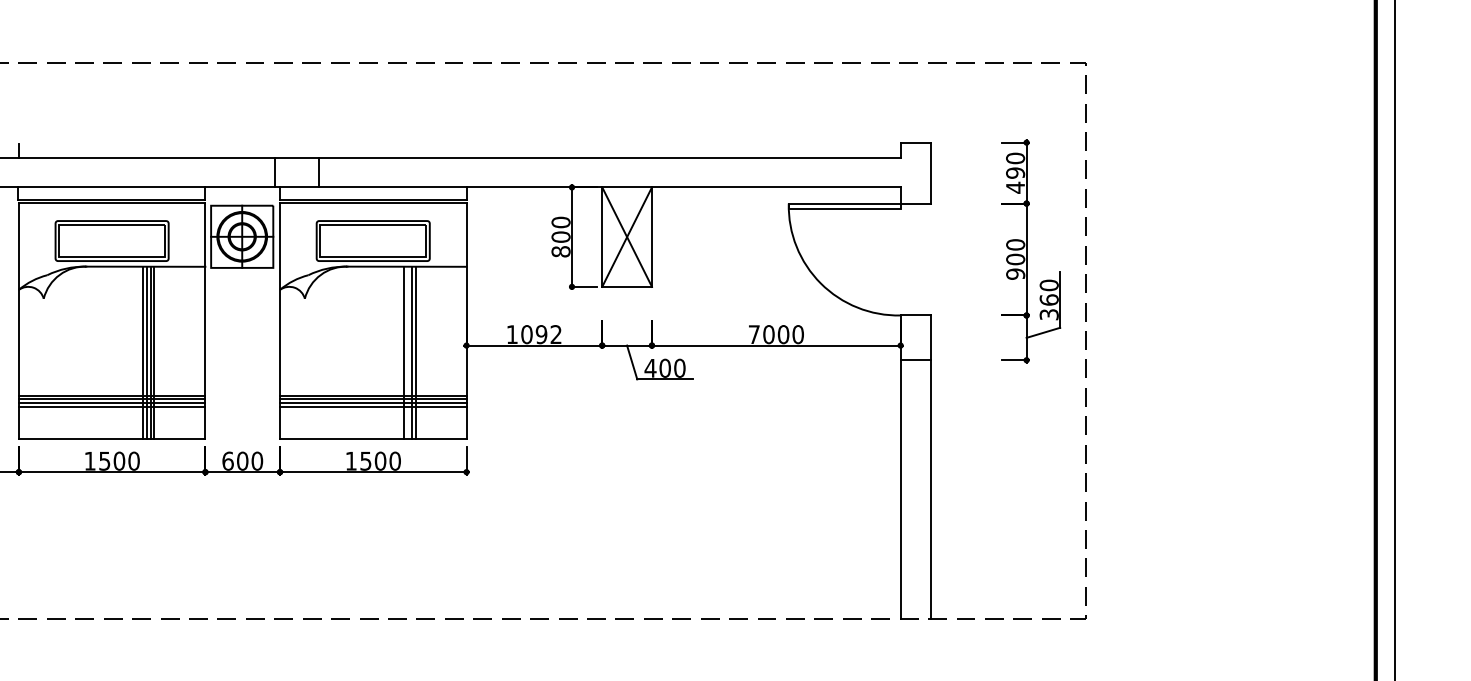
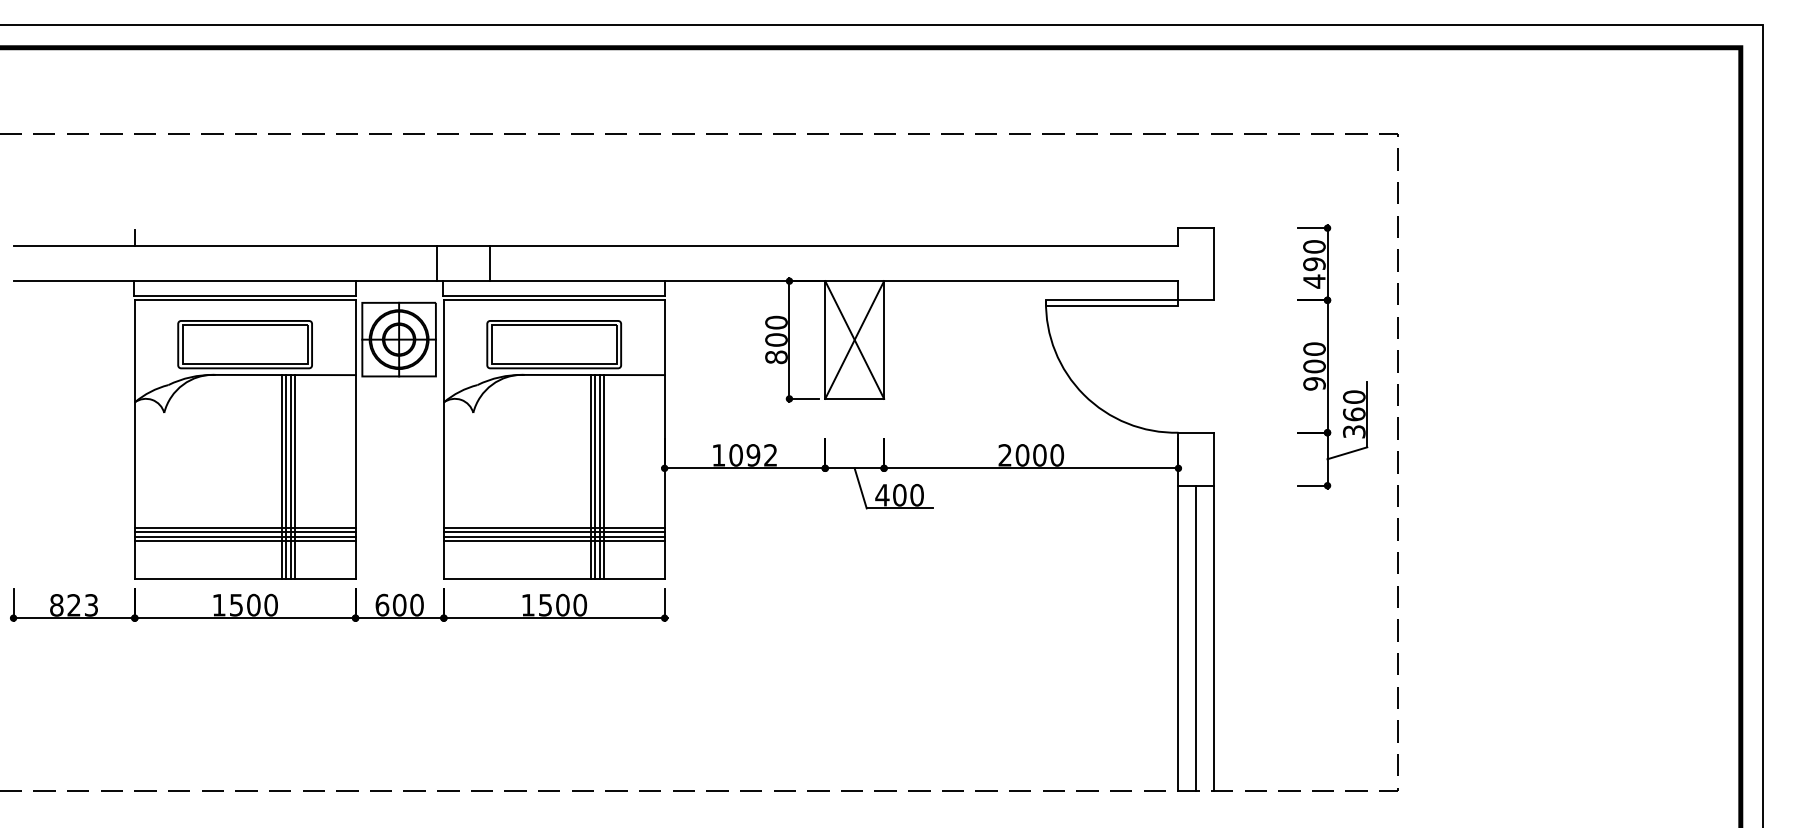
text: (753, 334) -> (1004, 455), 7000 -> 2000
line: (408, 353) -> (595, 477), added
line: (915, 489) -> (1196, 638), added

